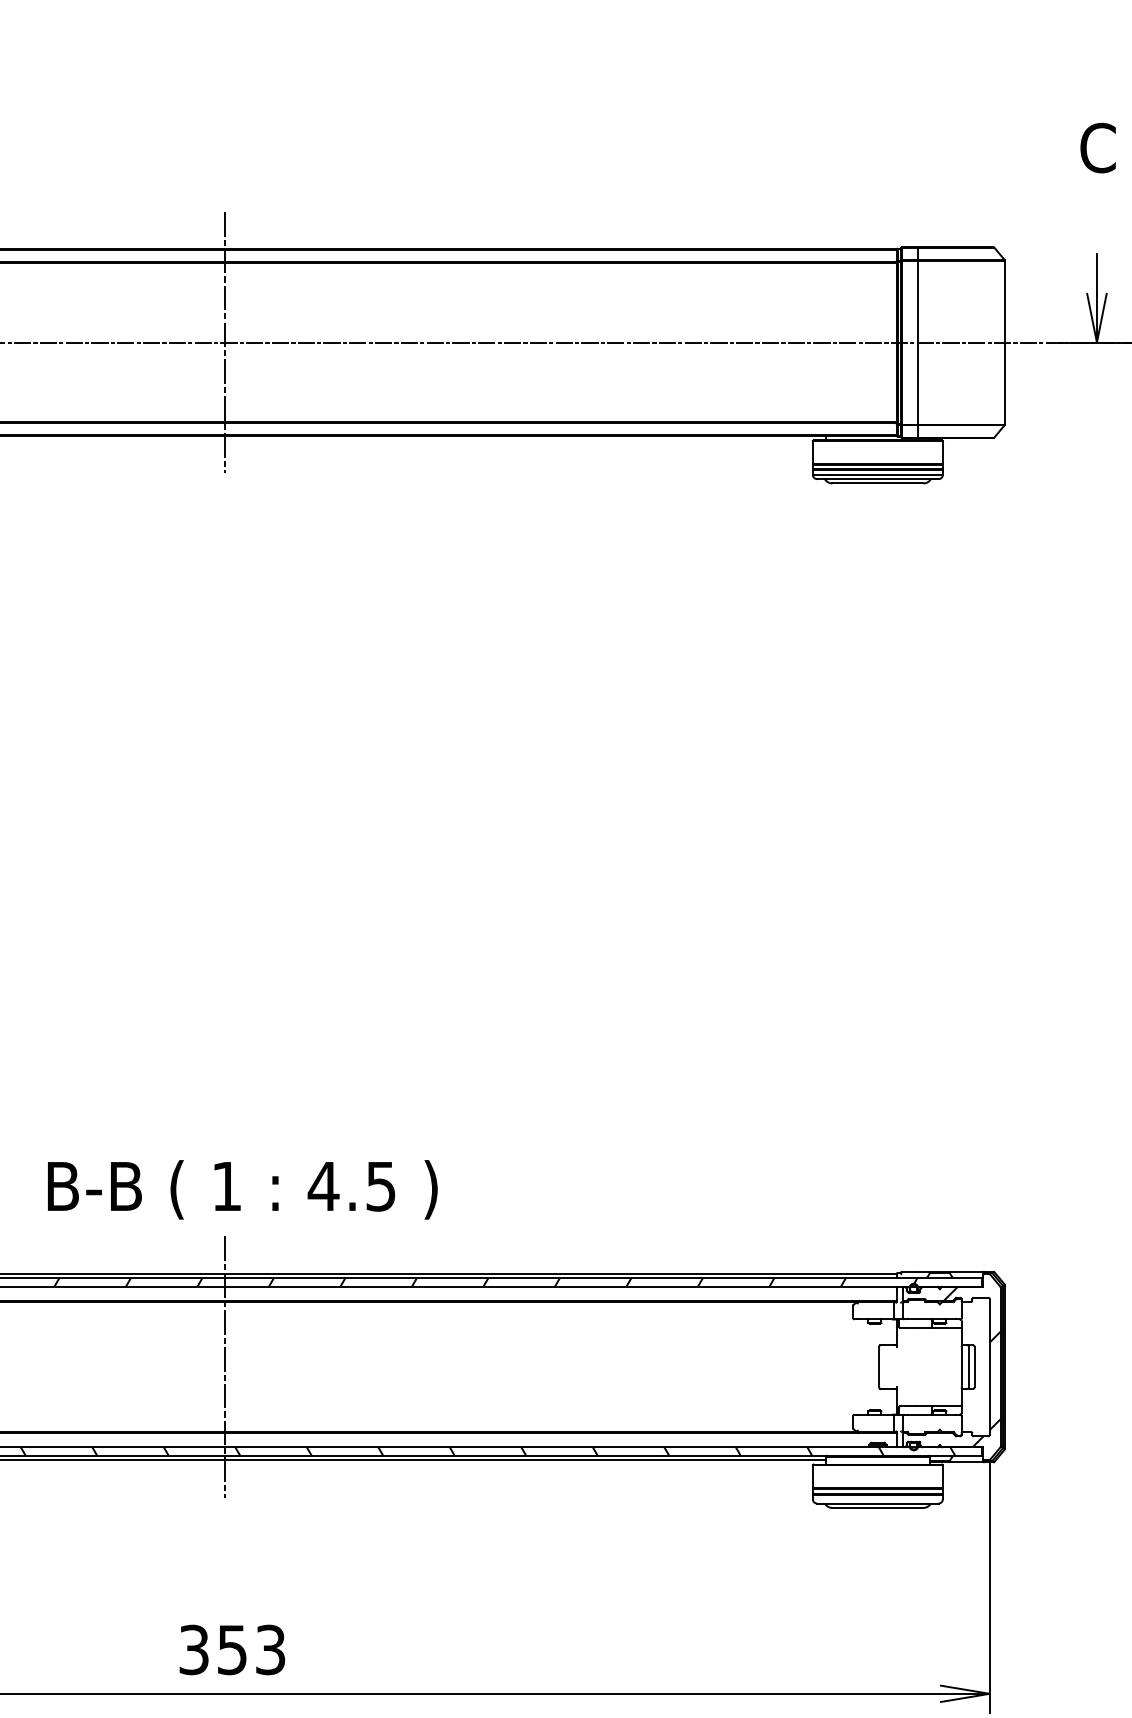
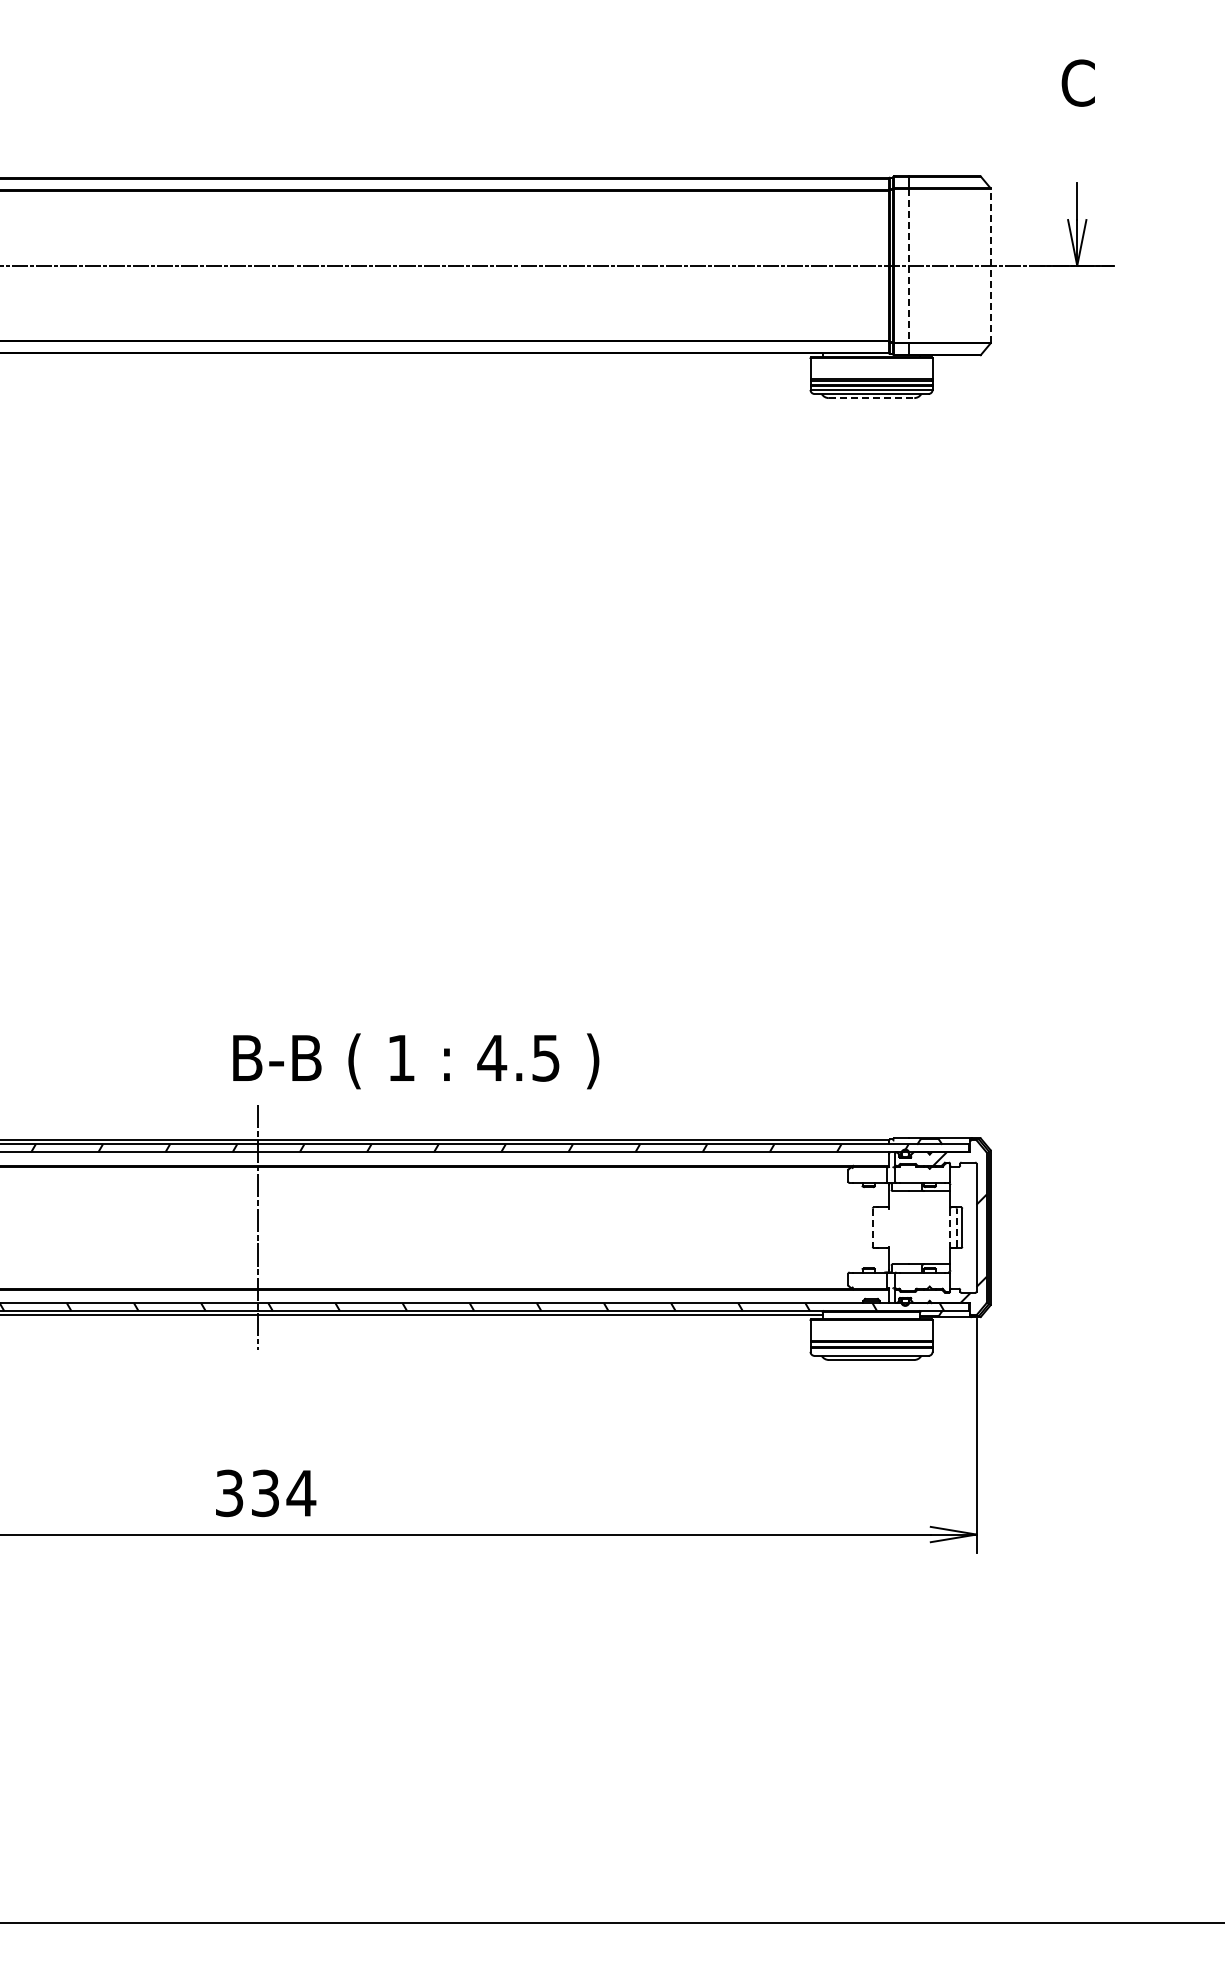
line: (224, 342) -> (258, 265), removed
line: (918, 342) -> (909, 265), solid -> dashed
line: (1004, 342) -> (990, 265), solid -> dashed
line: (877, 483) -> (871, 398), solid -> dashed
text: (243, 1190) -> (416, 1061), moved
line: (969, 1366) -> (957, 1227), solid -> dashed
line: (878, 1367) -> (872, 1228), solid -> dashed
line: (961, 1367) -> (950, 1228), solid -> dashed
text: (252, 1650) -> (284, 1493), 353 -> 334

